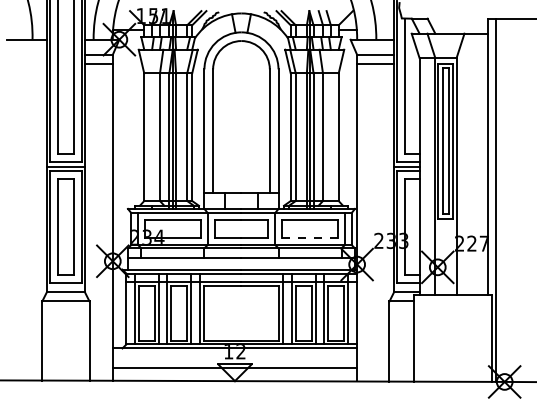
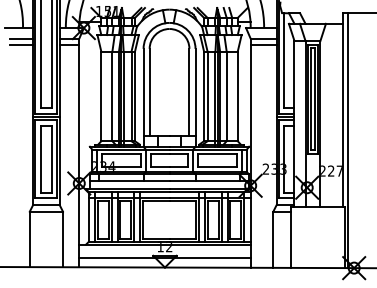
line: (30, 54) -> (21, 38), added
line: (30, 63) -> (21, 44), added
line: (310, 238) -> (217, 167), dashed -> solid

